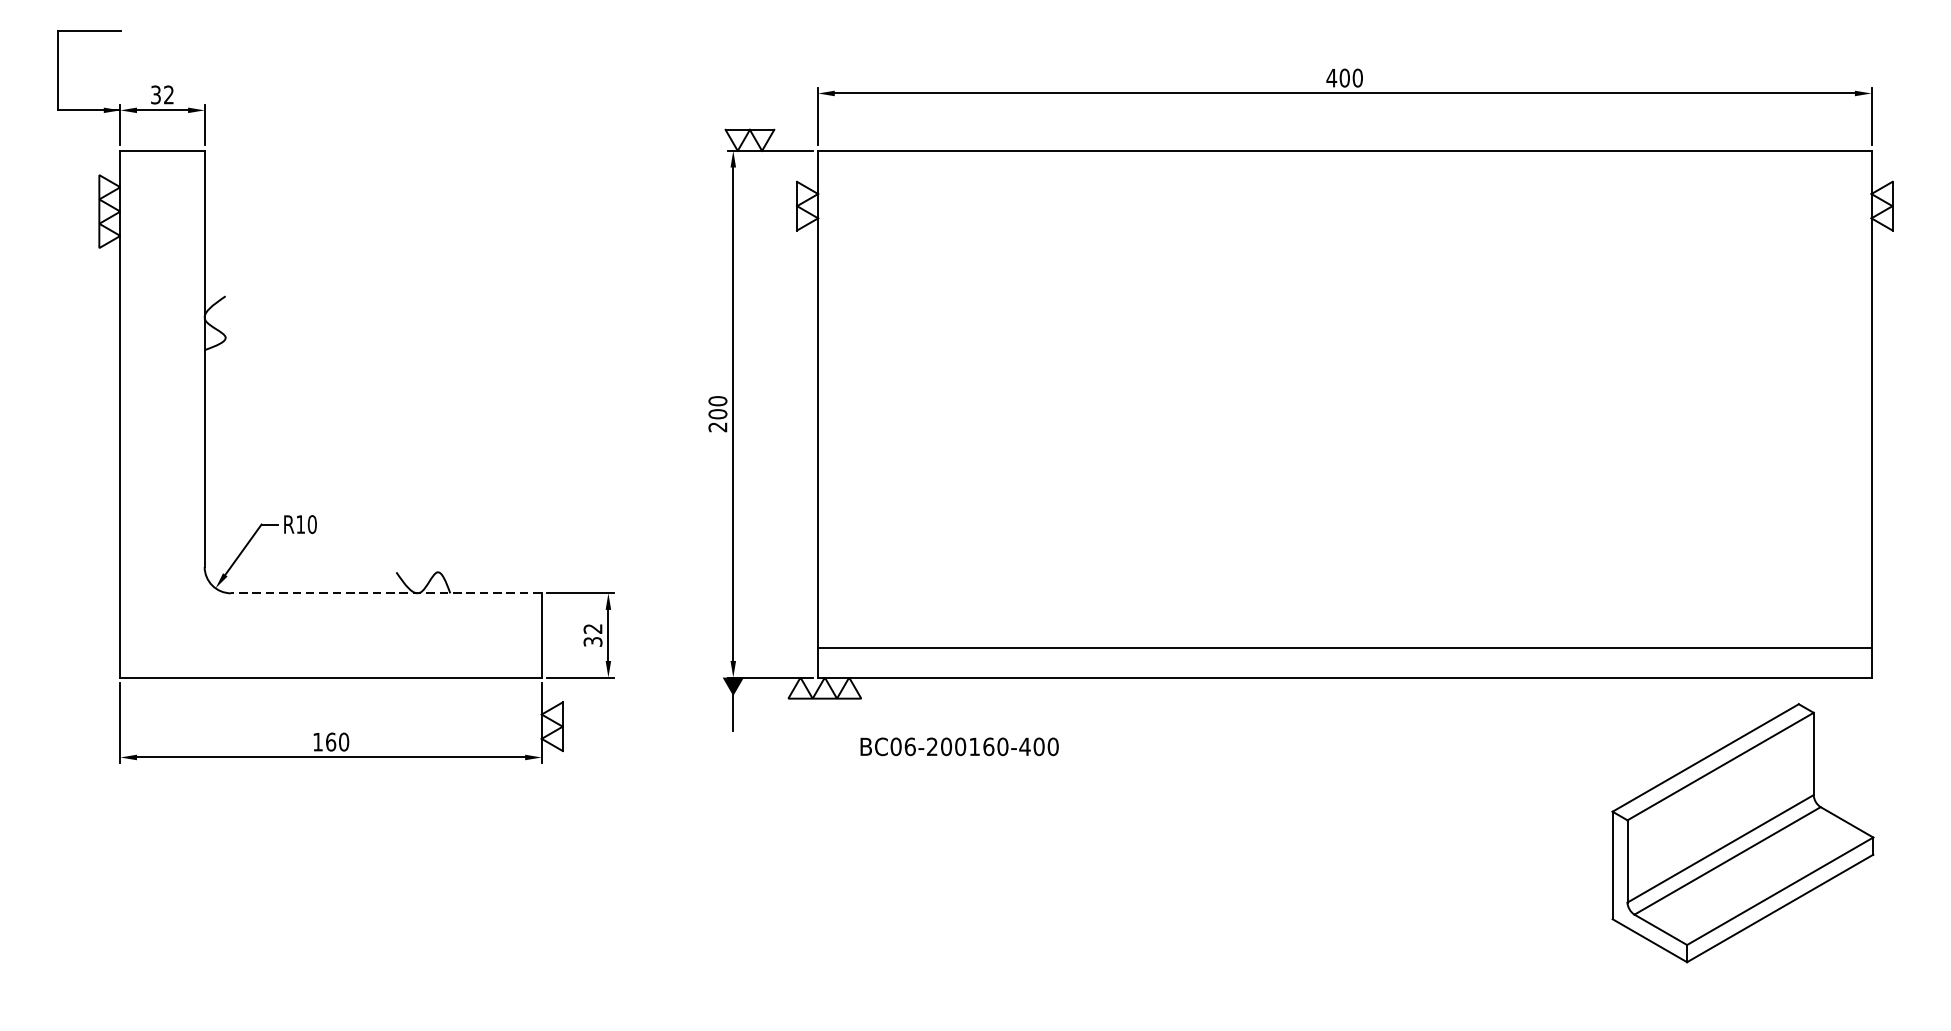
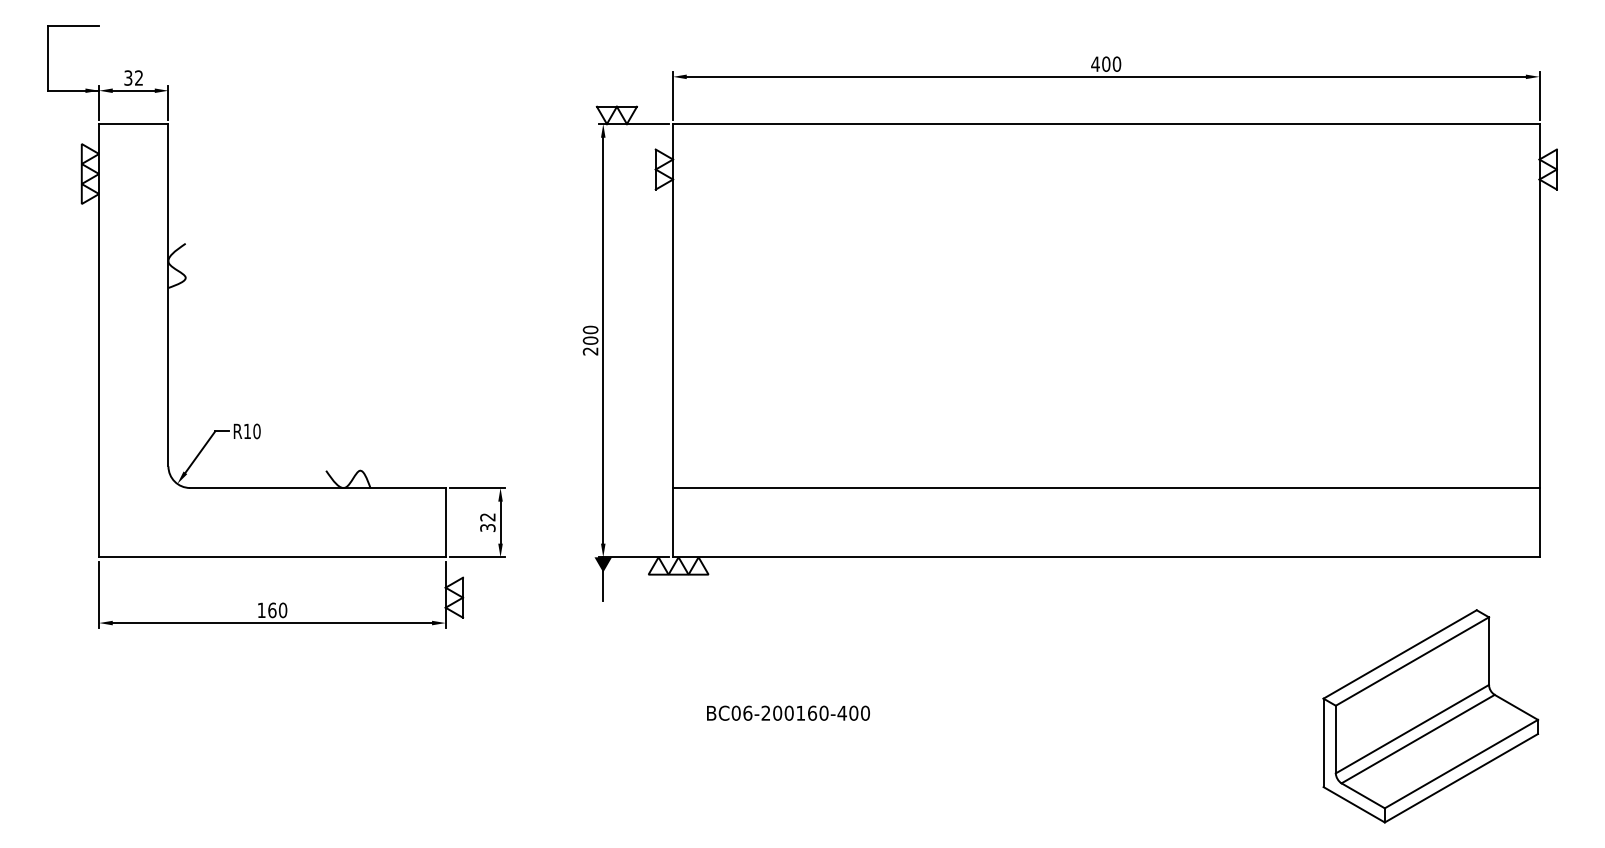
line: (385, 593) -> (317, 488), dashed -> solid
line: (1345, 648) -> (1106, 488), moved
text: (959, 745) -> (788, 712), moved
part: (1742, 833) -> (1430, 716), moved

